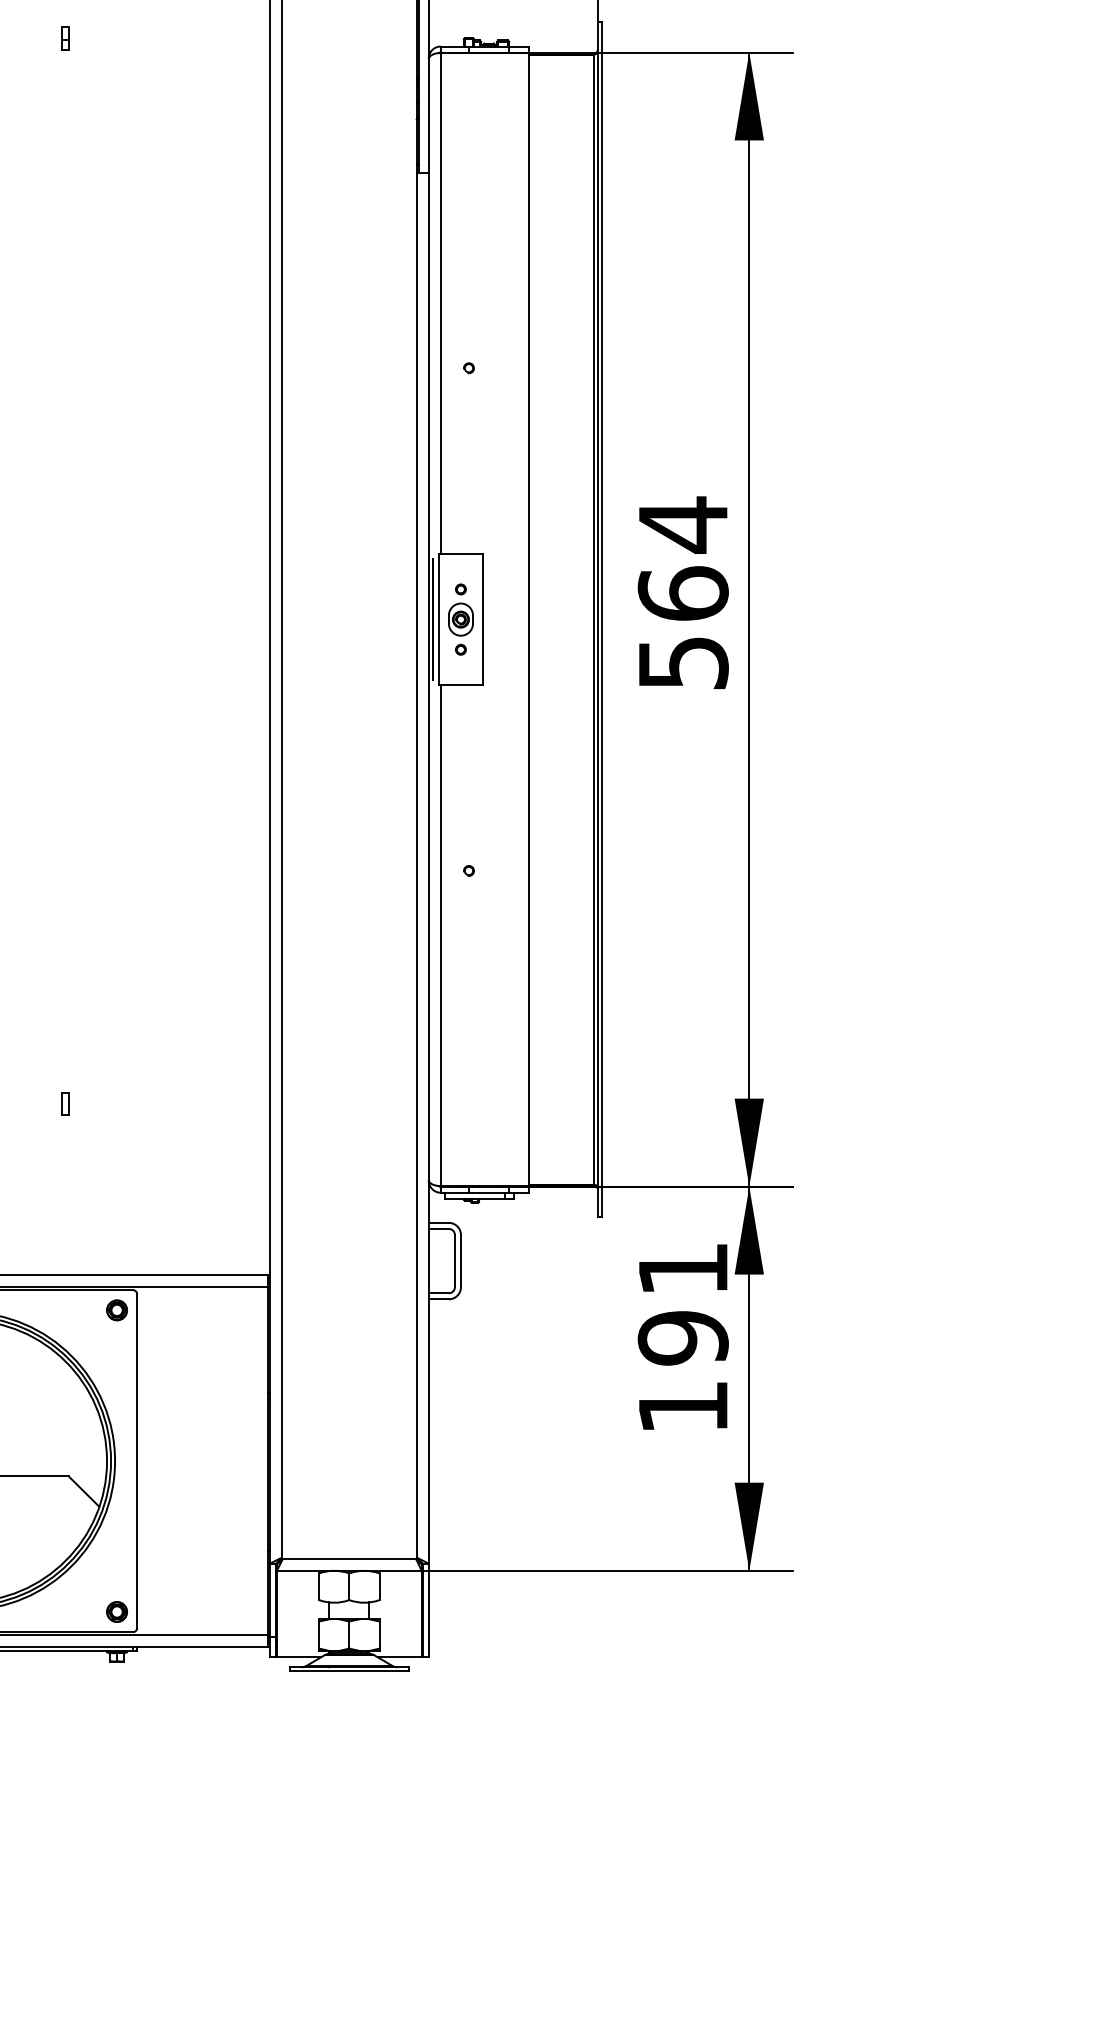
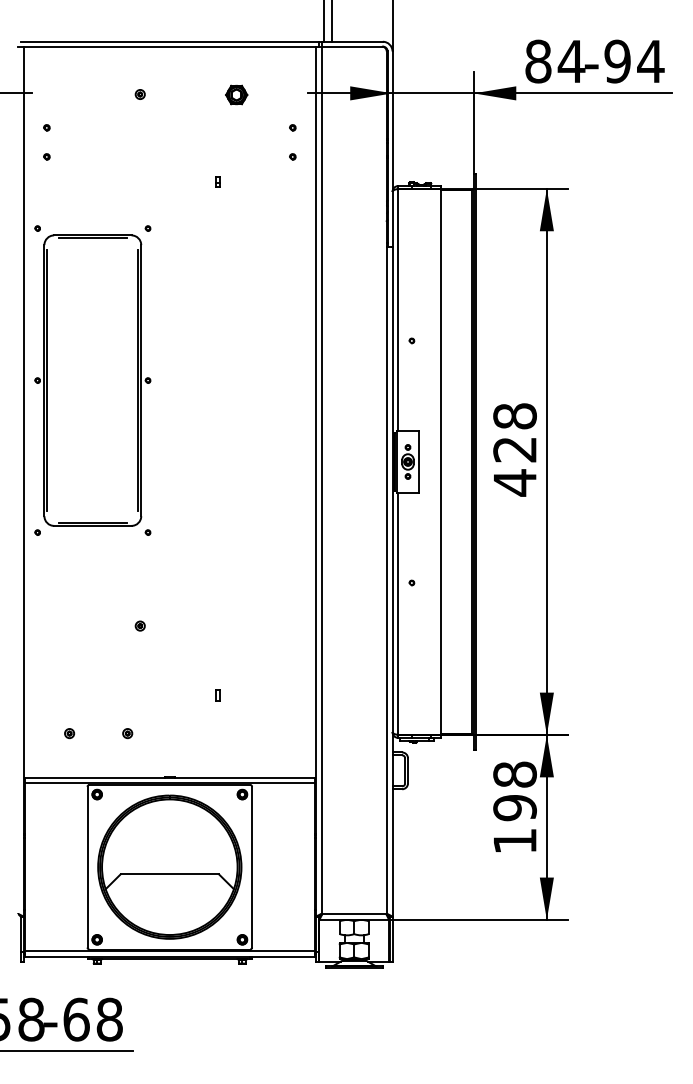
text: (682, 593) -> (514, 449), 564 -> 428
text: (682, 1268) -> (514, 774), 191 -> 198

